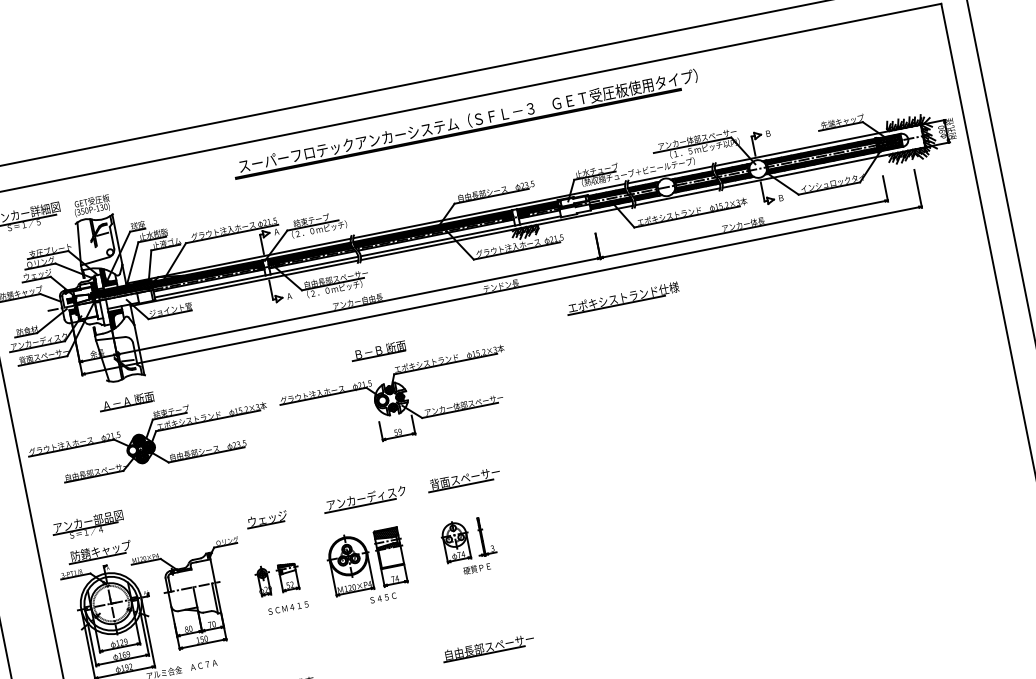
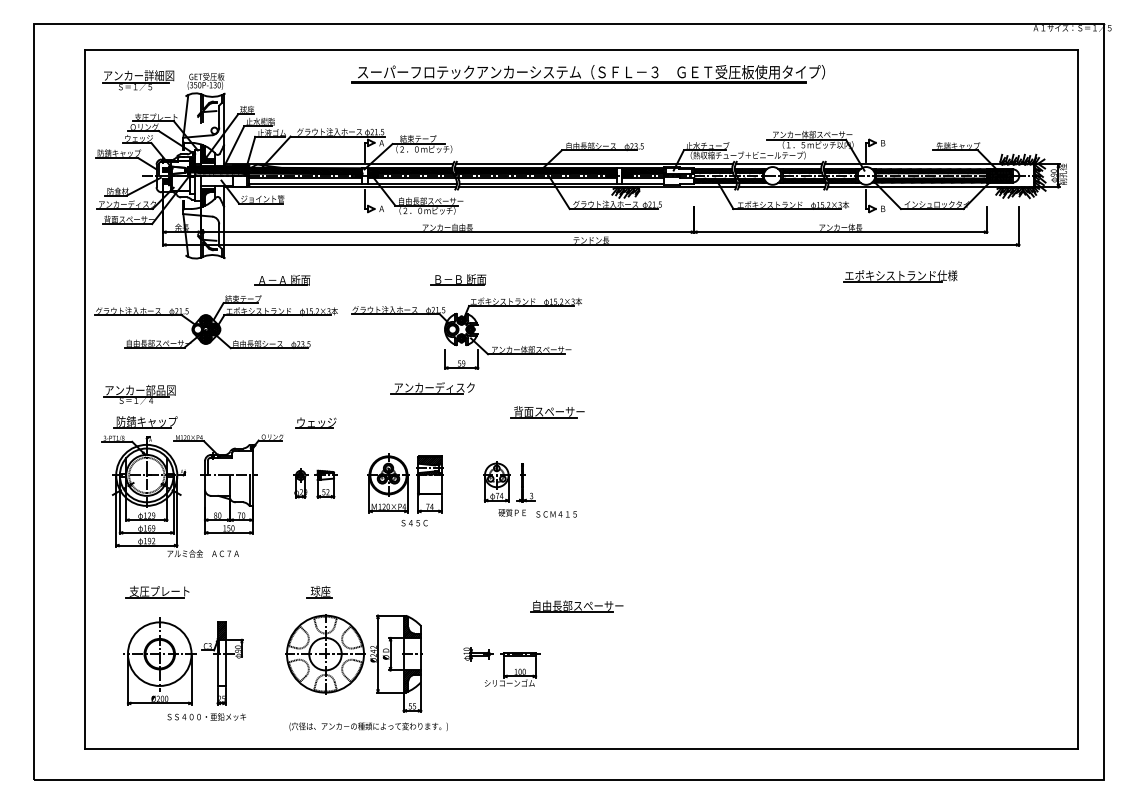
part: (623, 298) -> (900, 276), moved
part: (126, 401) -> (282, 280), moved
part: (463, 479) -> (547, 412), moved
part: (364, 499) -> (432, 388), moved
text: (288, 608) -> (556, 514), moved
part: (487, 647) -> (576, 606), moved

